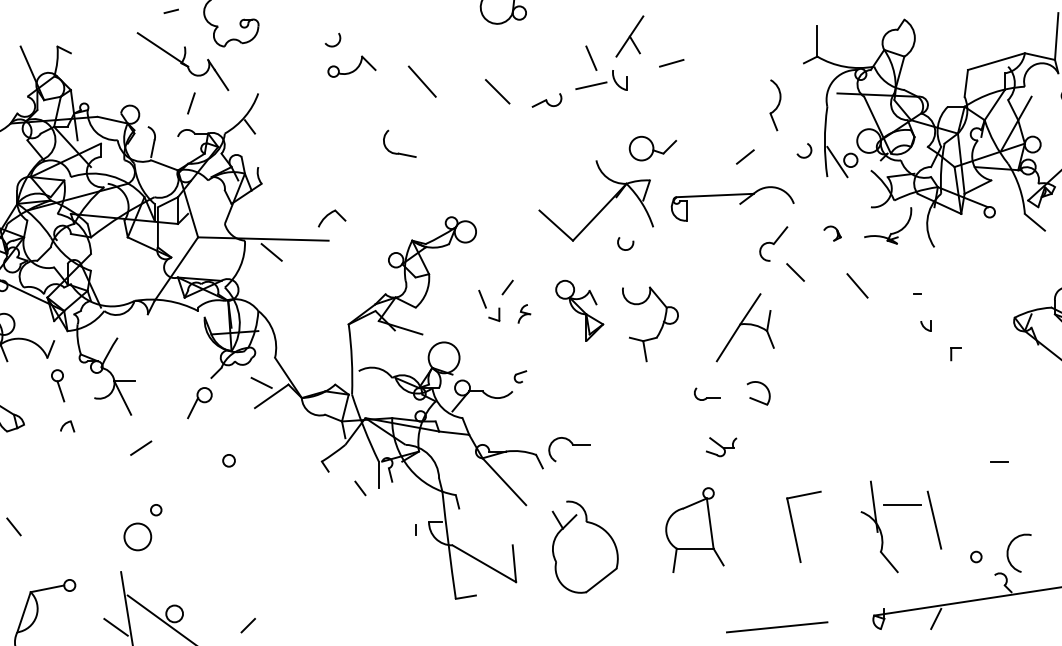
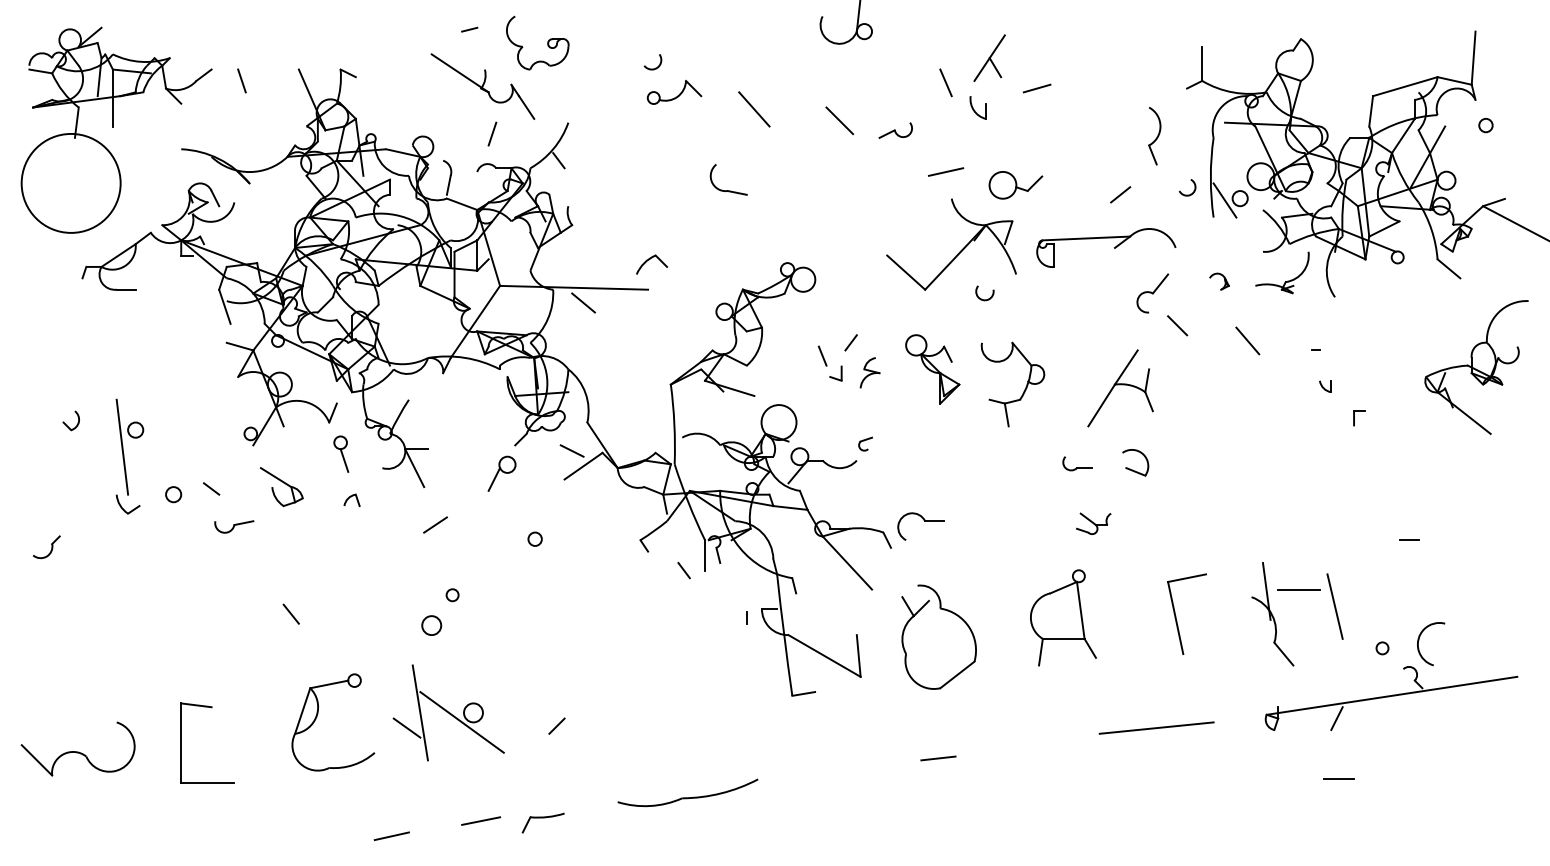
line: (591, 85) -> (946, 171), moved
part: (523, 313) -> (869, 372), size x1.43
circle: (137, 536) -> (431, 625), size x0.62

